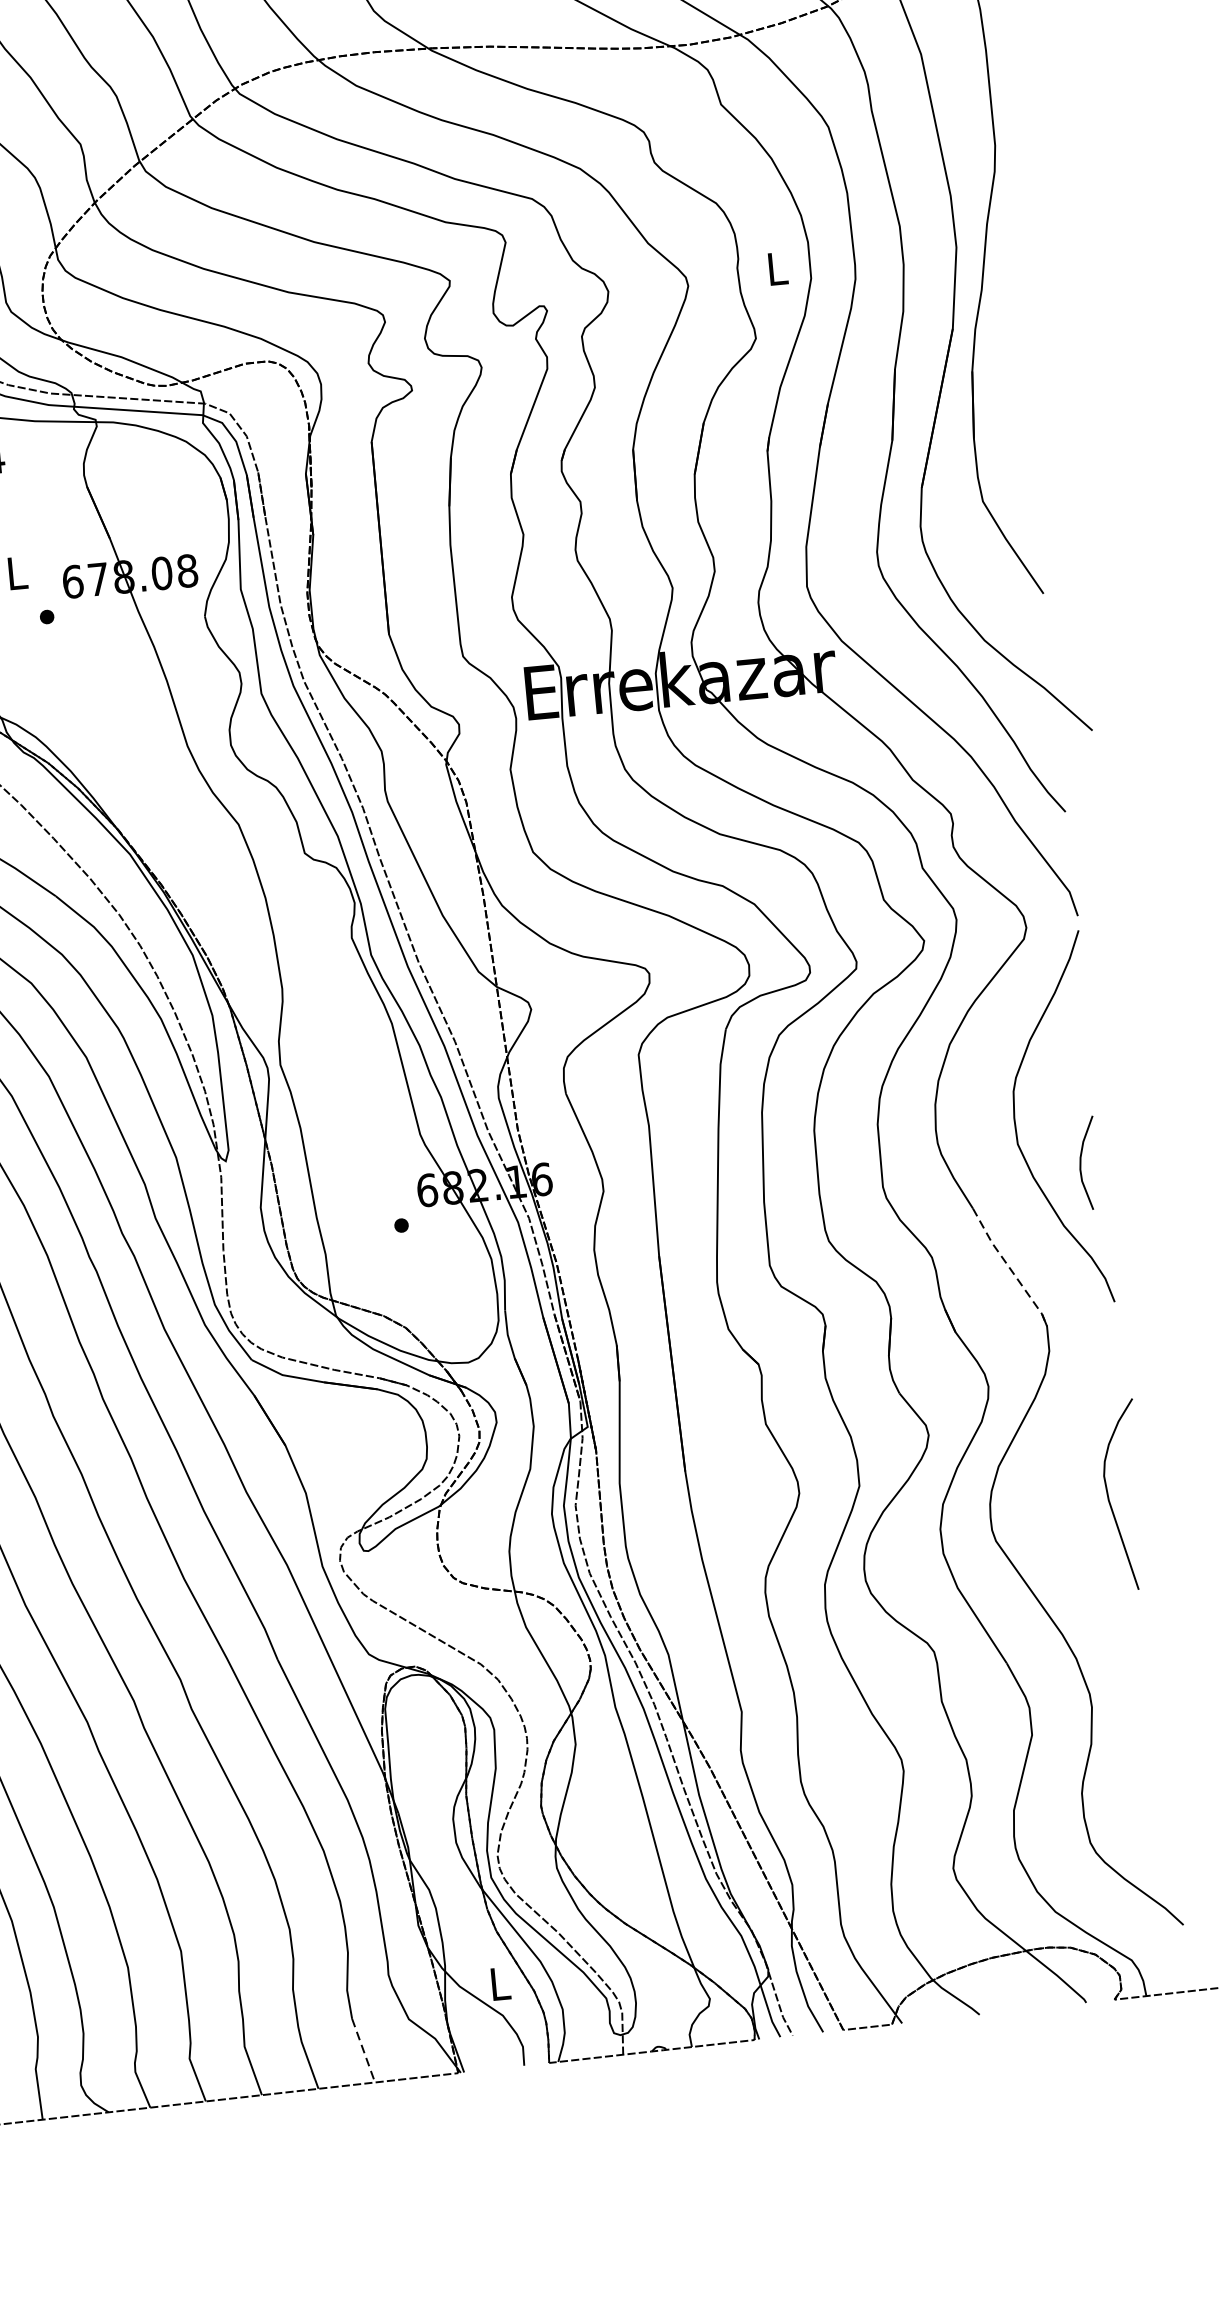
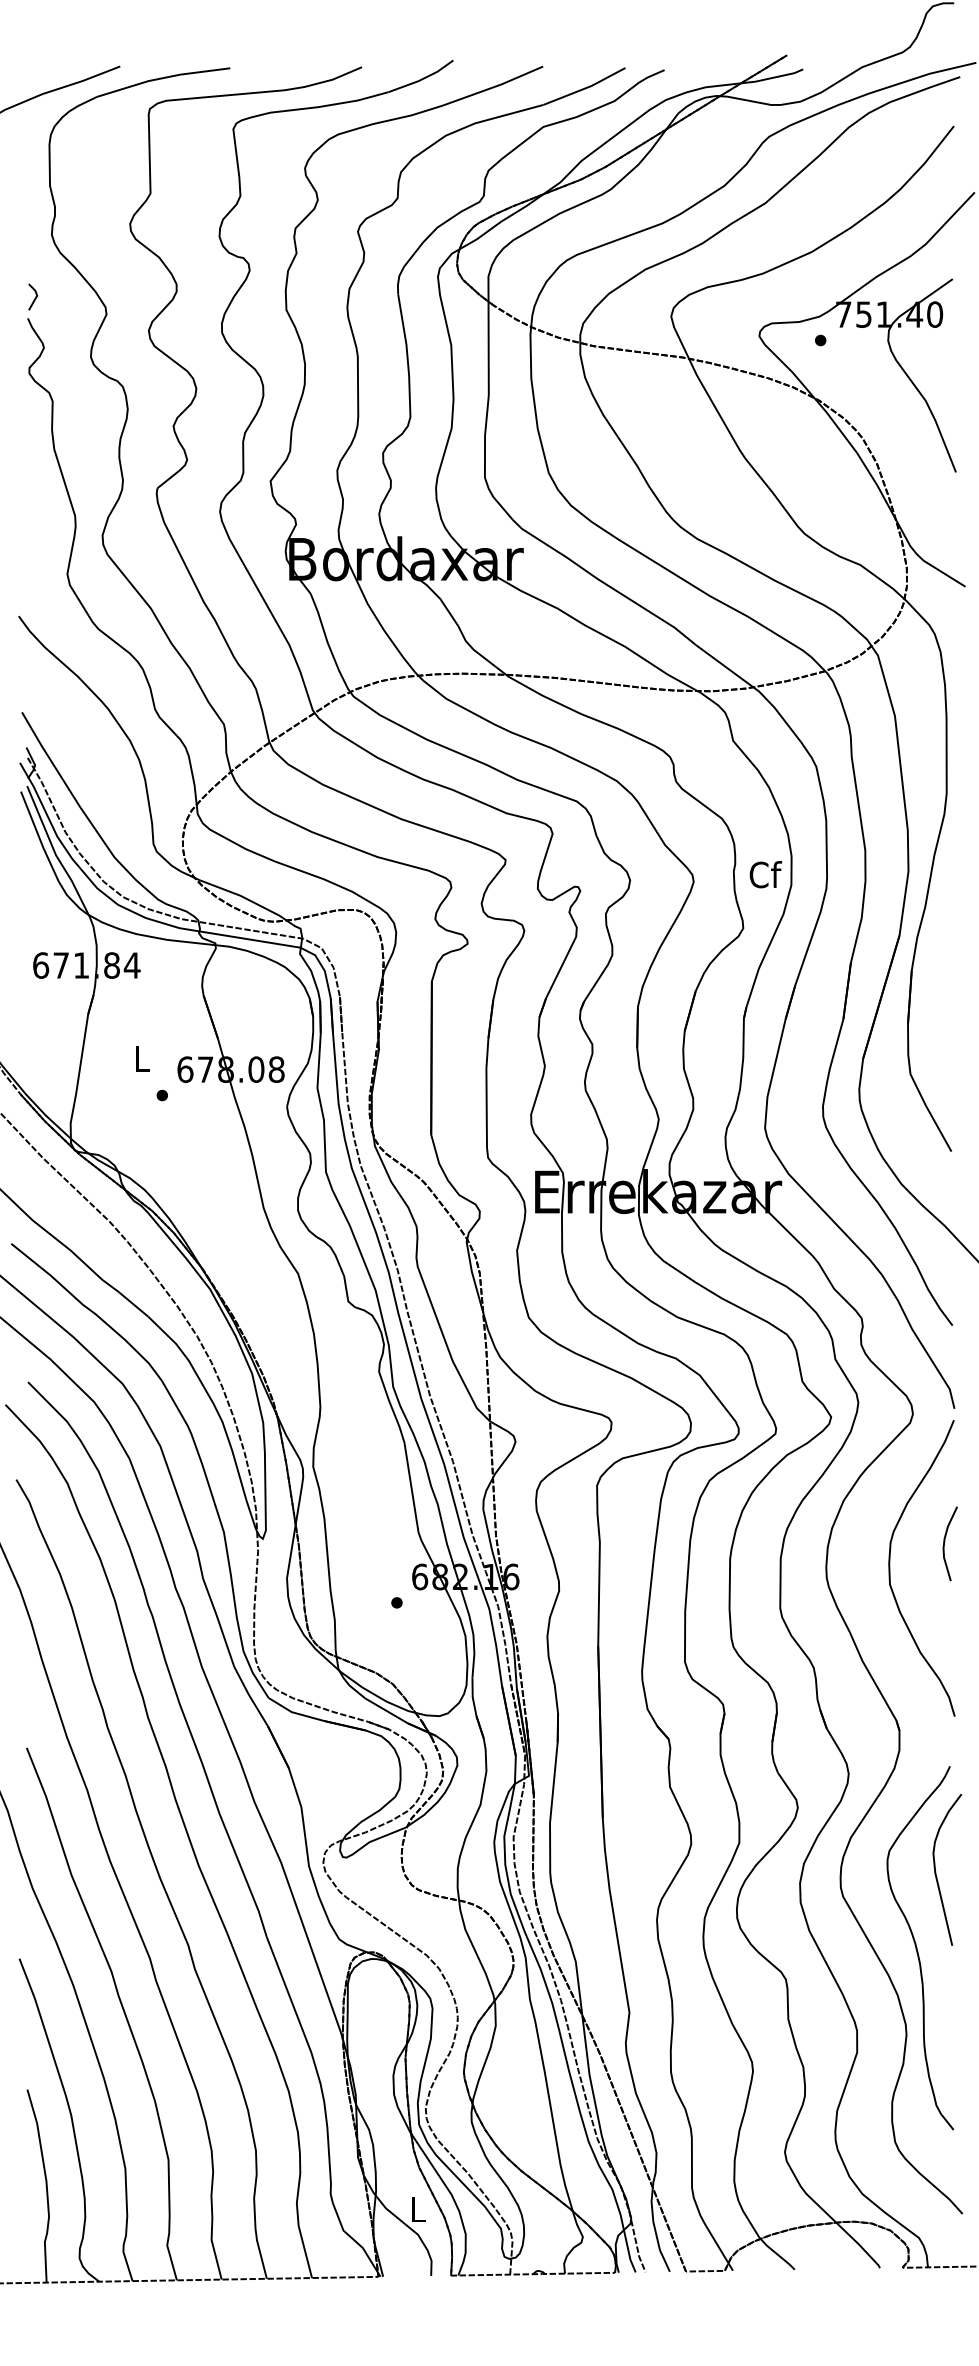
text: (777, 268) -> (765, 874), L -> Cf
curve: (1082, 1162) -> (945, 1542), moved
line: (1009, 1267) -> (874, 1681), dashed -> solid
curve: (1095, 1597) -> (917, 1948), added
line: (363, 2051) -> (305, 2252), dashed -> solid

